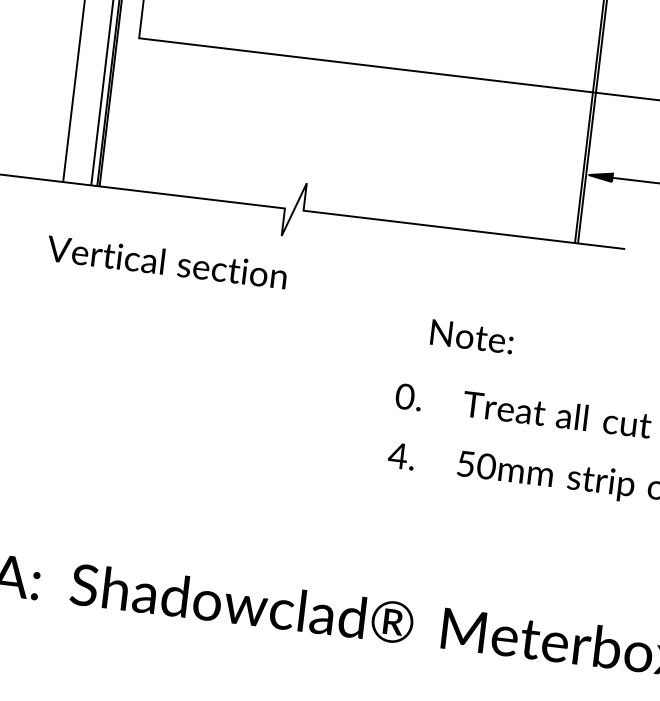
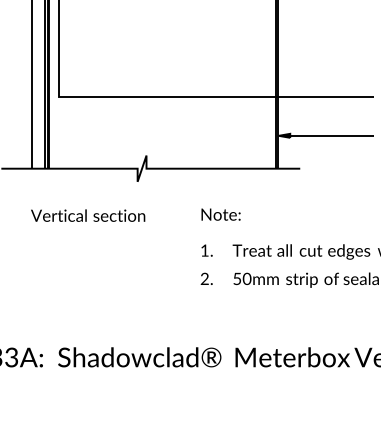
text: (167, 262) -> (88, 215), moved
text: (471, 336) -> (220, 214), moved
text: (404, 396) -> (204, 250), 0. -> 1.
text: (397, 454) -> (204, 278), 4. -> 2.

